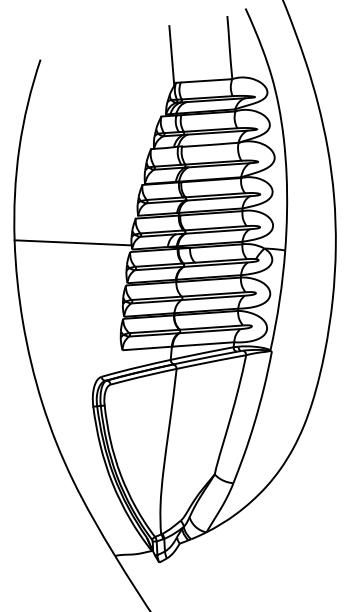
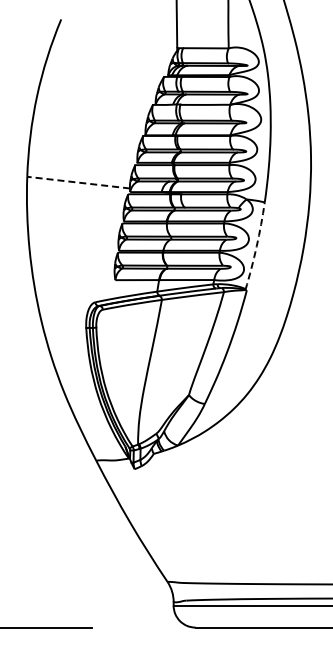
line: (73, 242) -> (78, 182), solid -> dashed
arc: (279, 301) -> (256, 246), solid -> dashed

